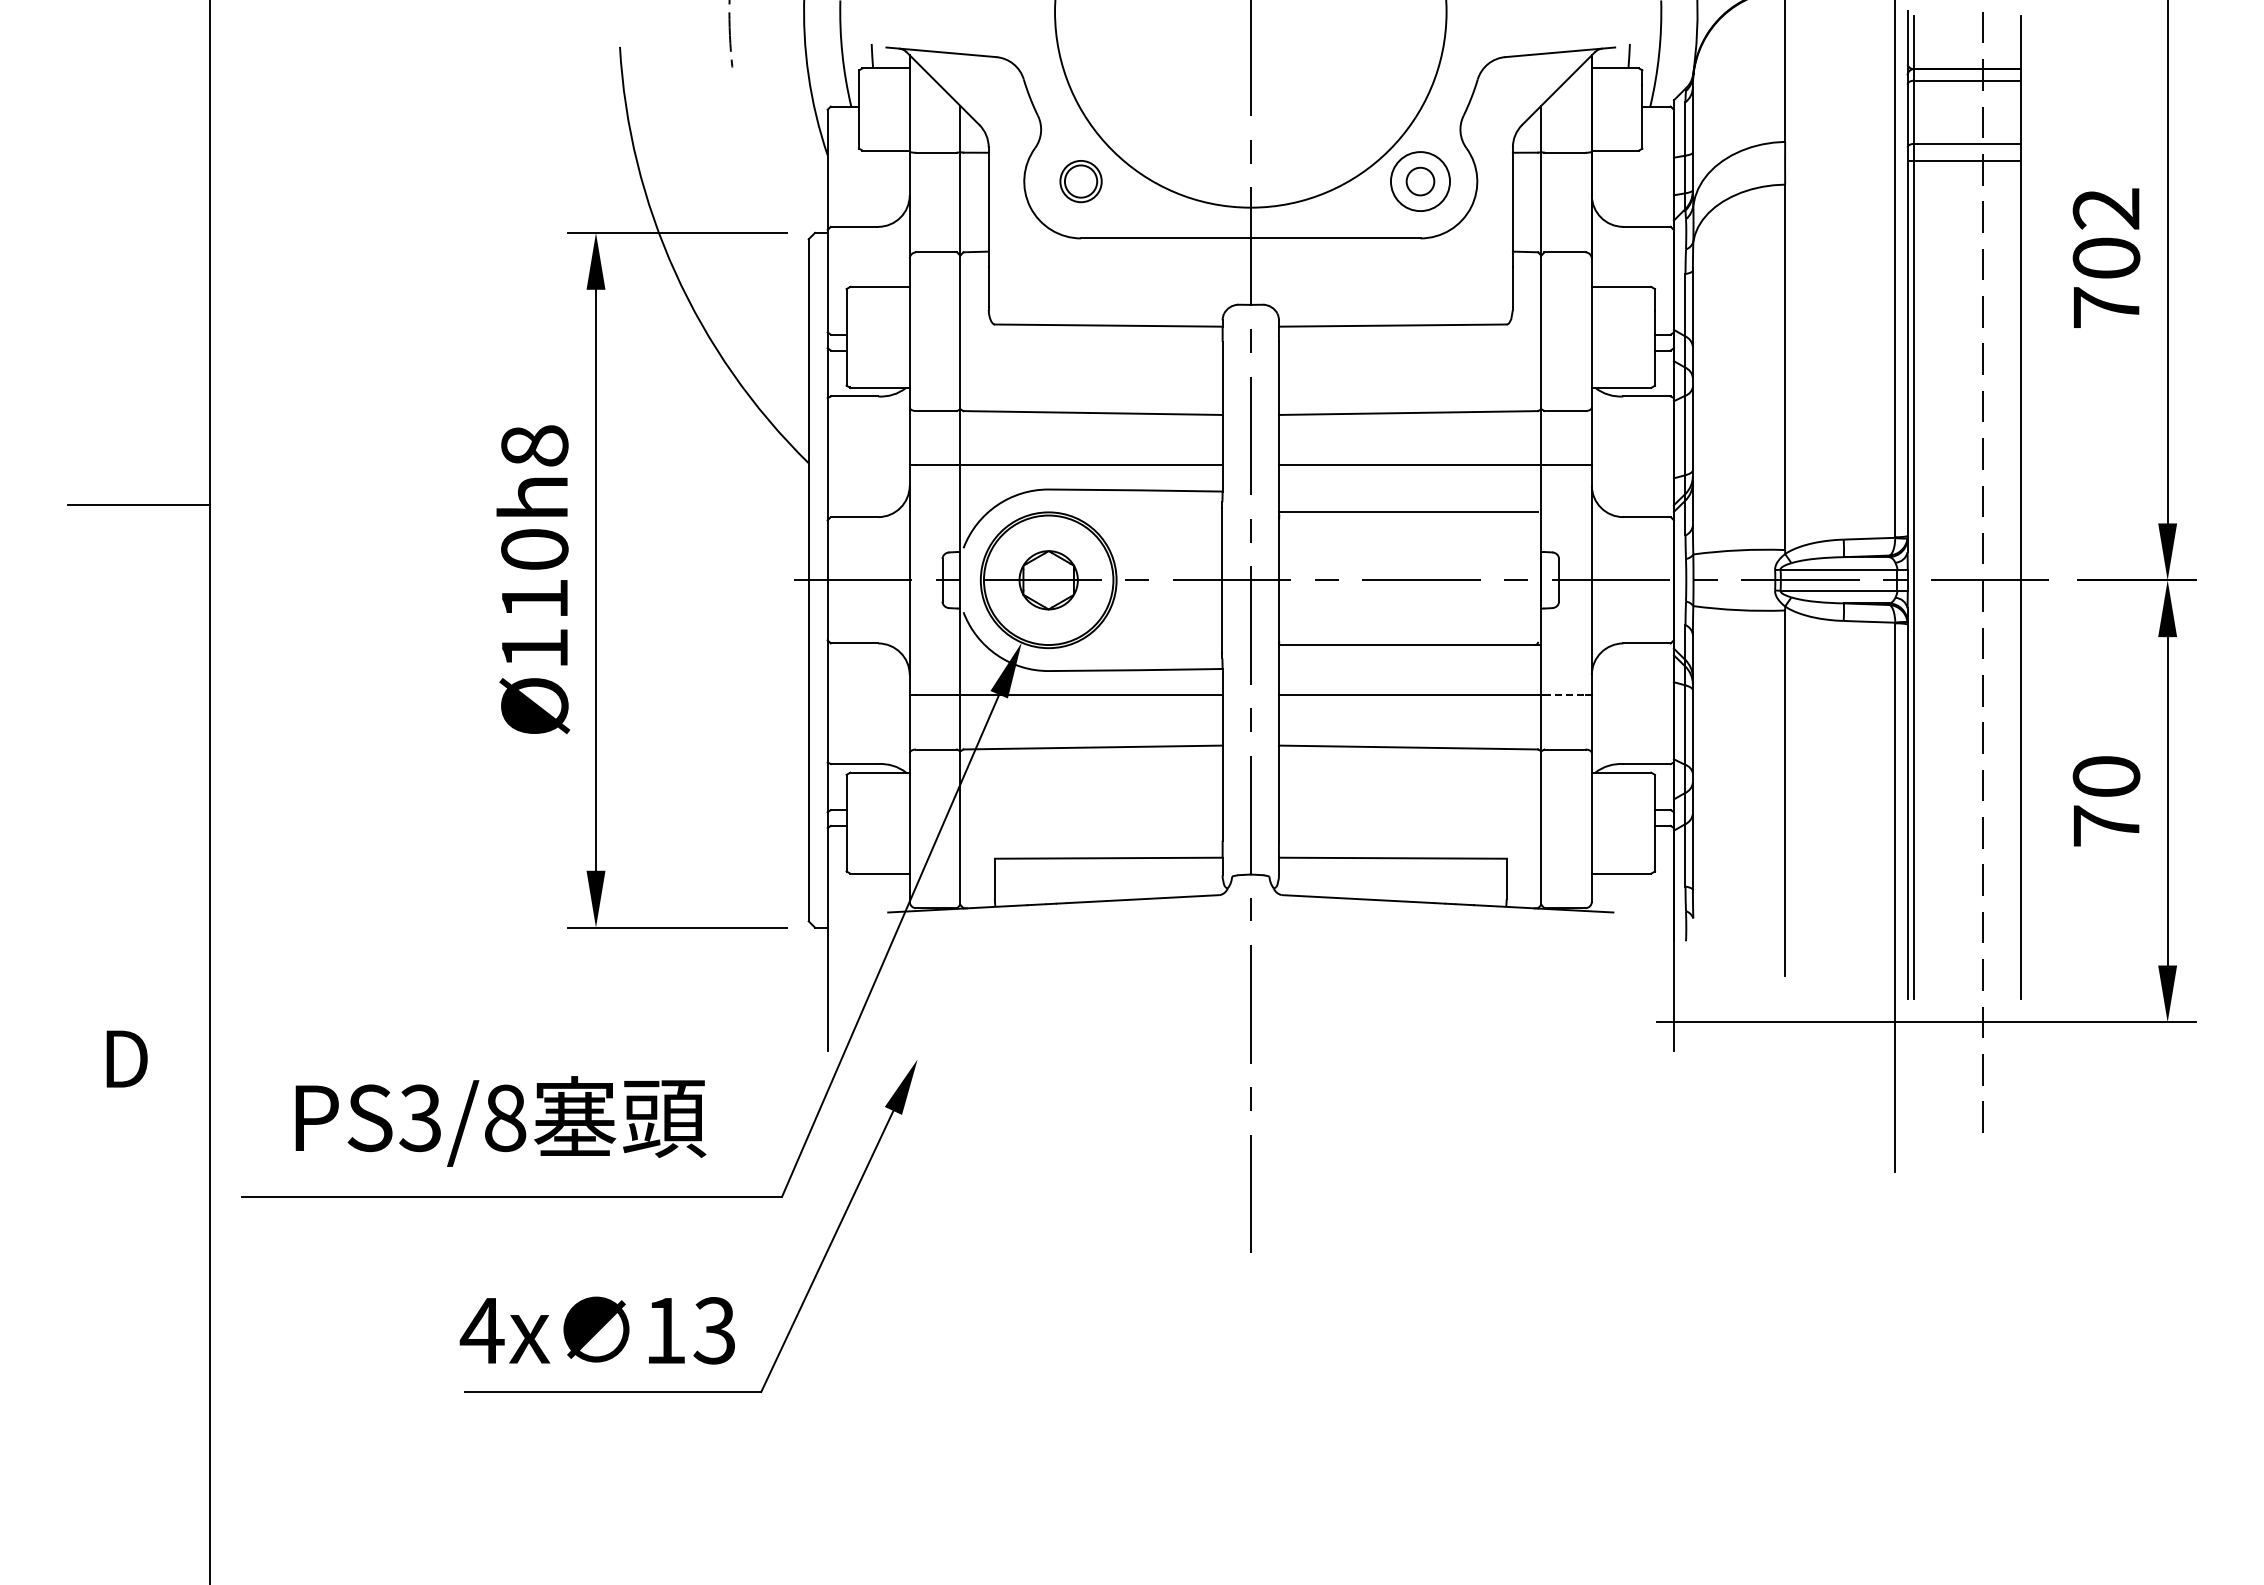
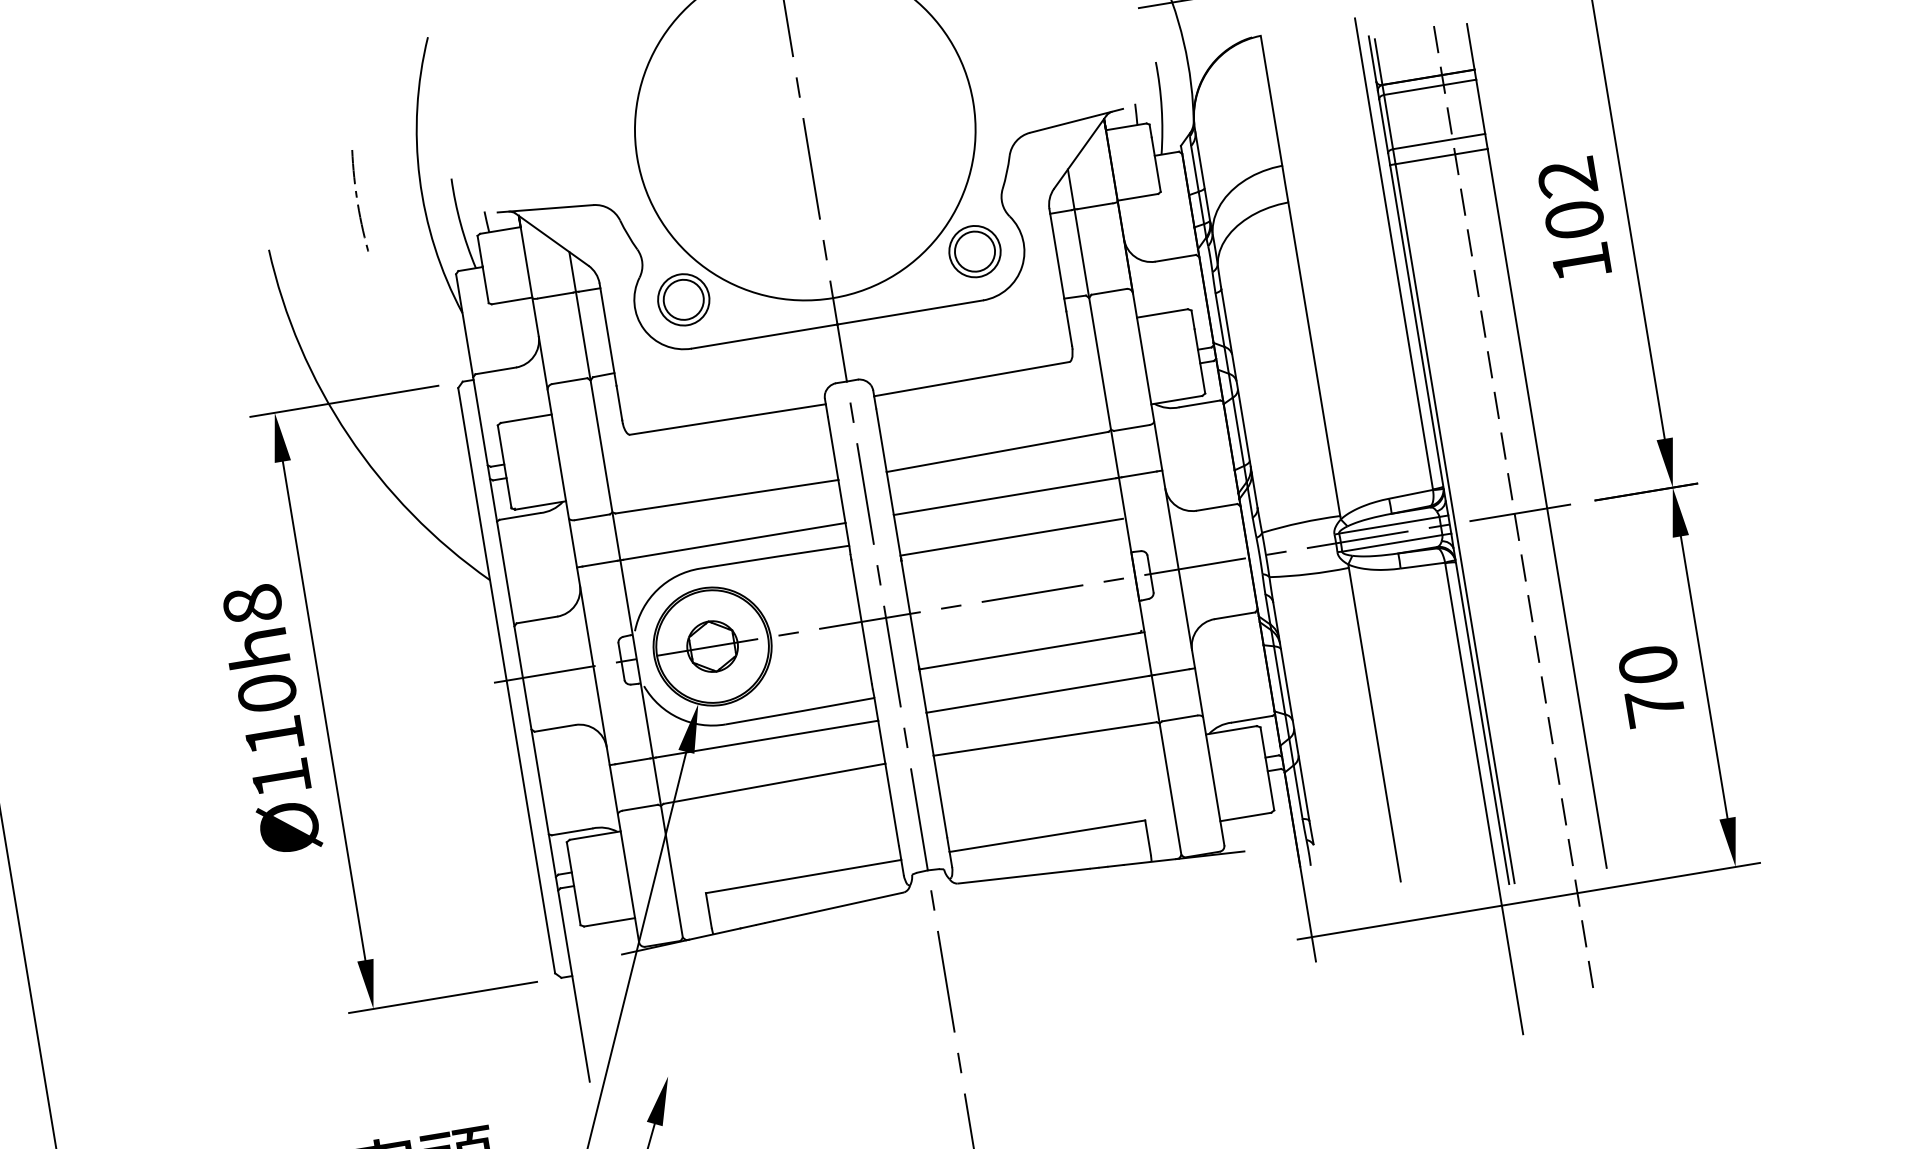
part: (1080, 181) -> (683, 299), size x1.43
circle: (1420, 181) -> (975, 251), size x1.67
text: (2106, 307) -> (1581, 262), 702 -> 102
line: (1564, 695) -> (1171, 672), dashed -> solid

